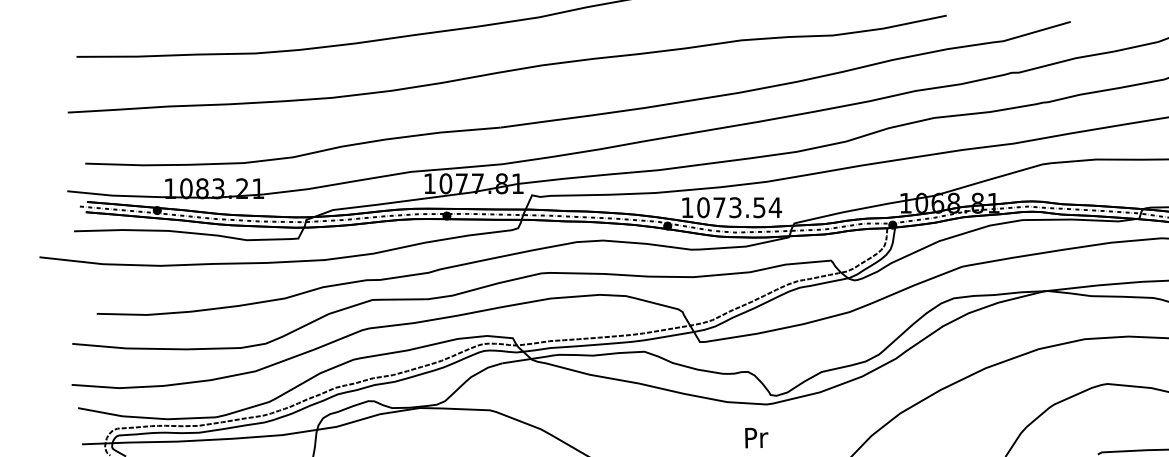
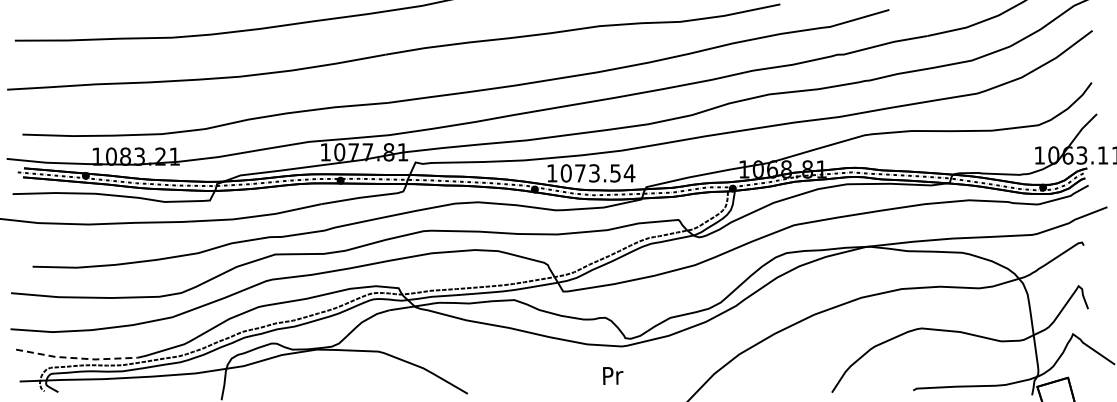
line: (147, 418) -> (77, 358), solid -> dashed

